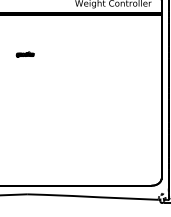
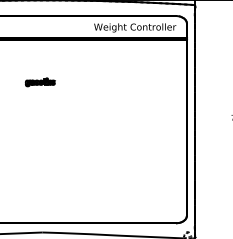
part: (25, 53) -> (40, 81), size x1.6

